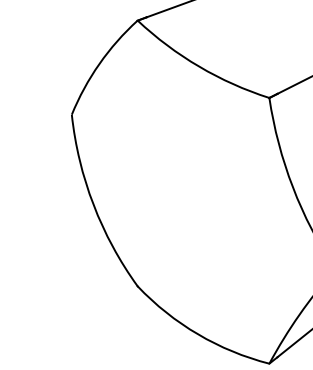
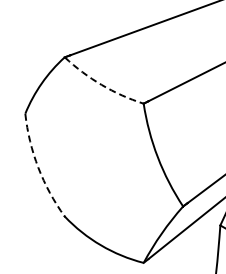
arc: (198, 65) -> (101, 84), solid -> dashed
arc: (93, 204) -> (38, 167), solid -> dashed

